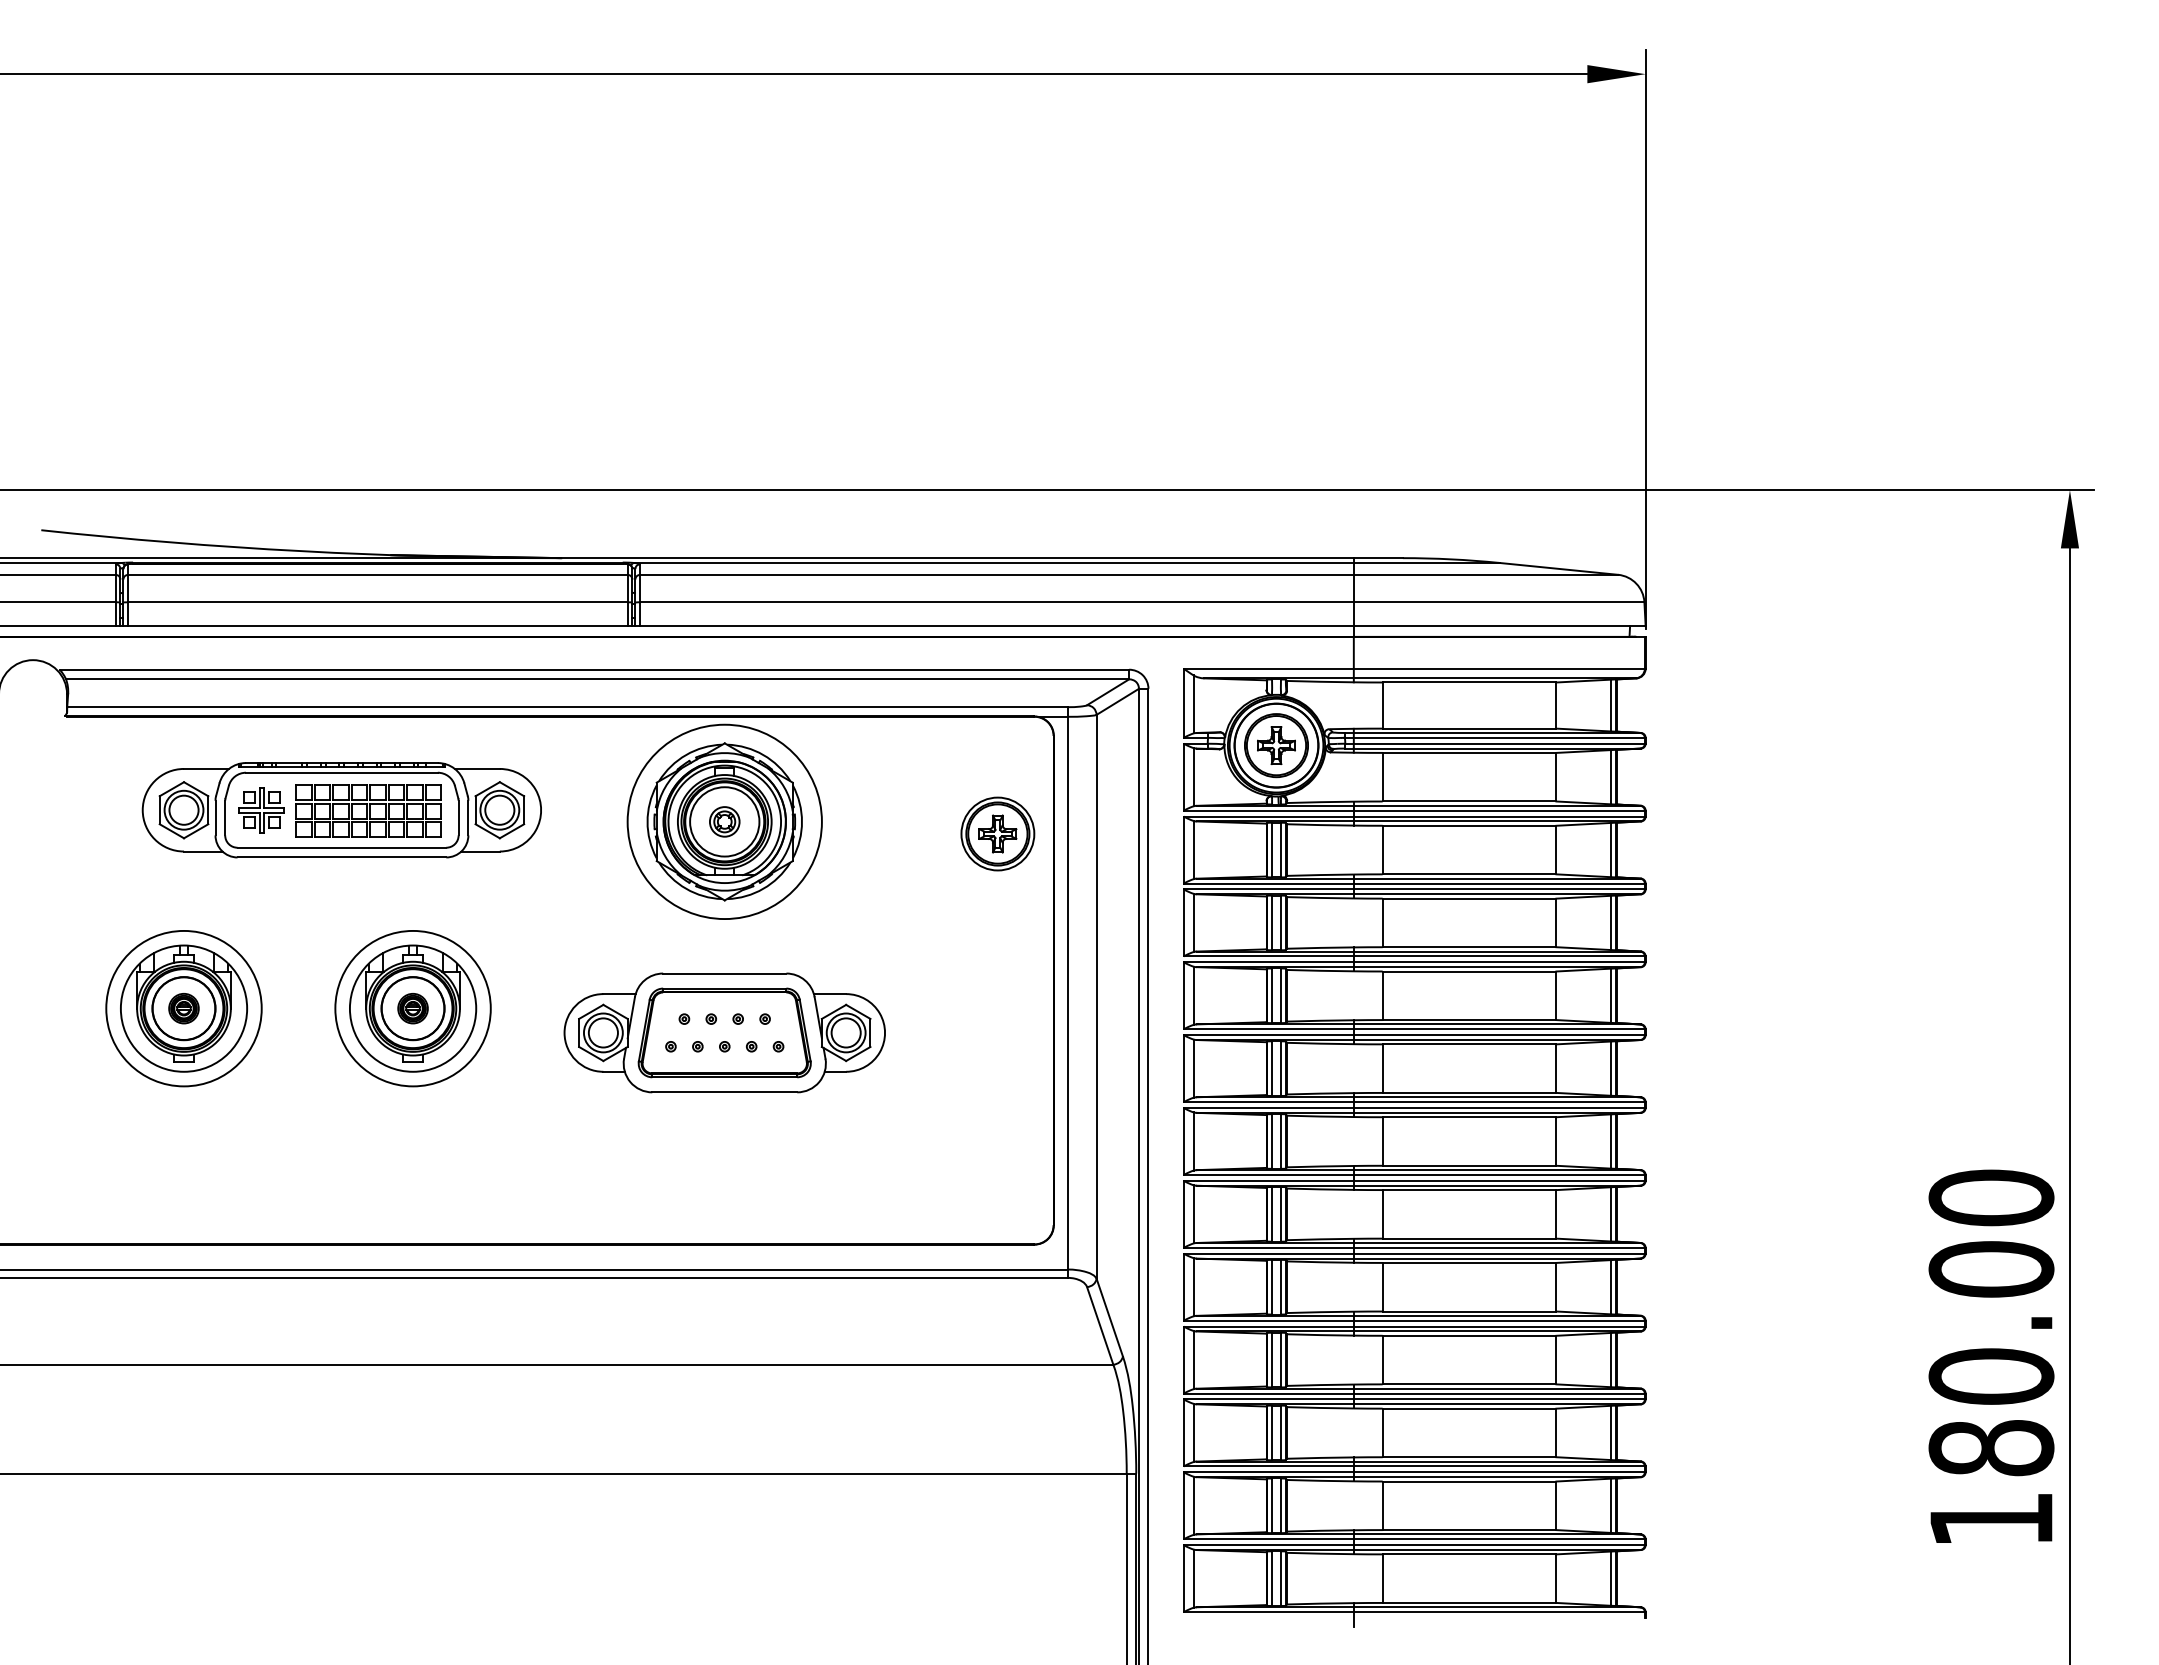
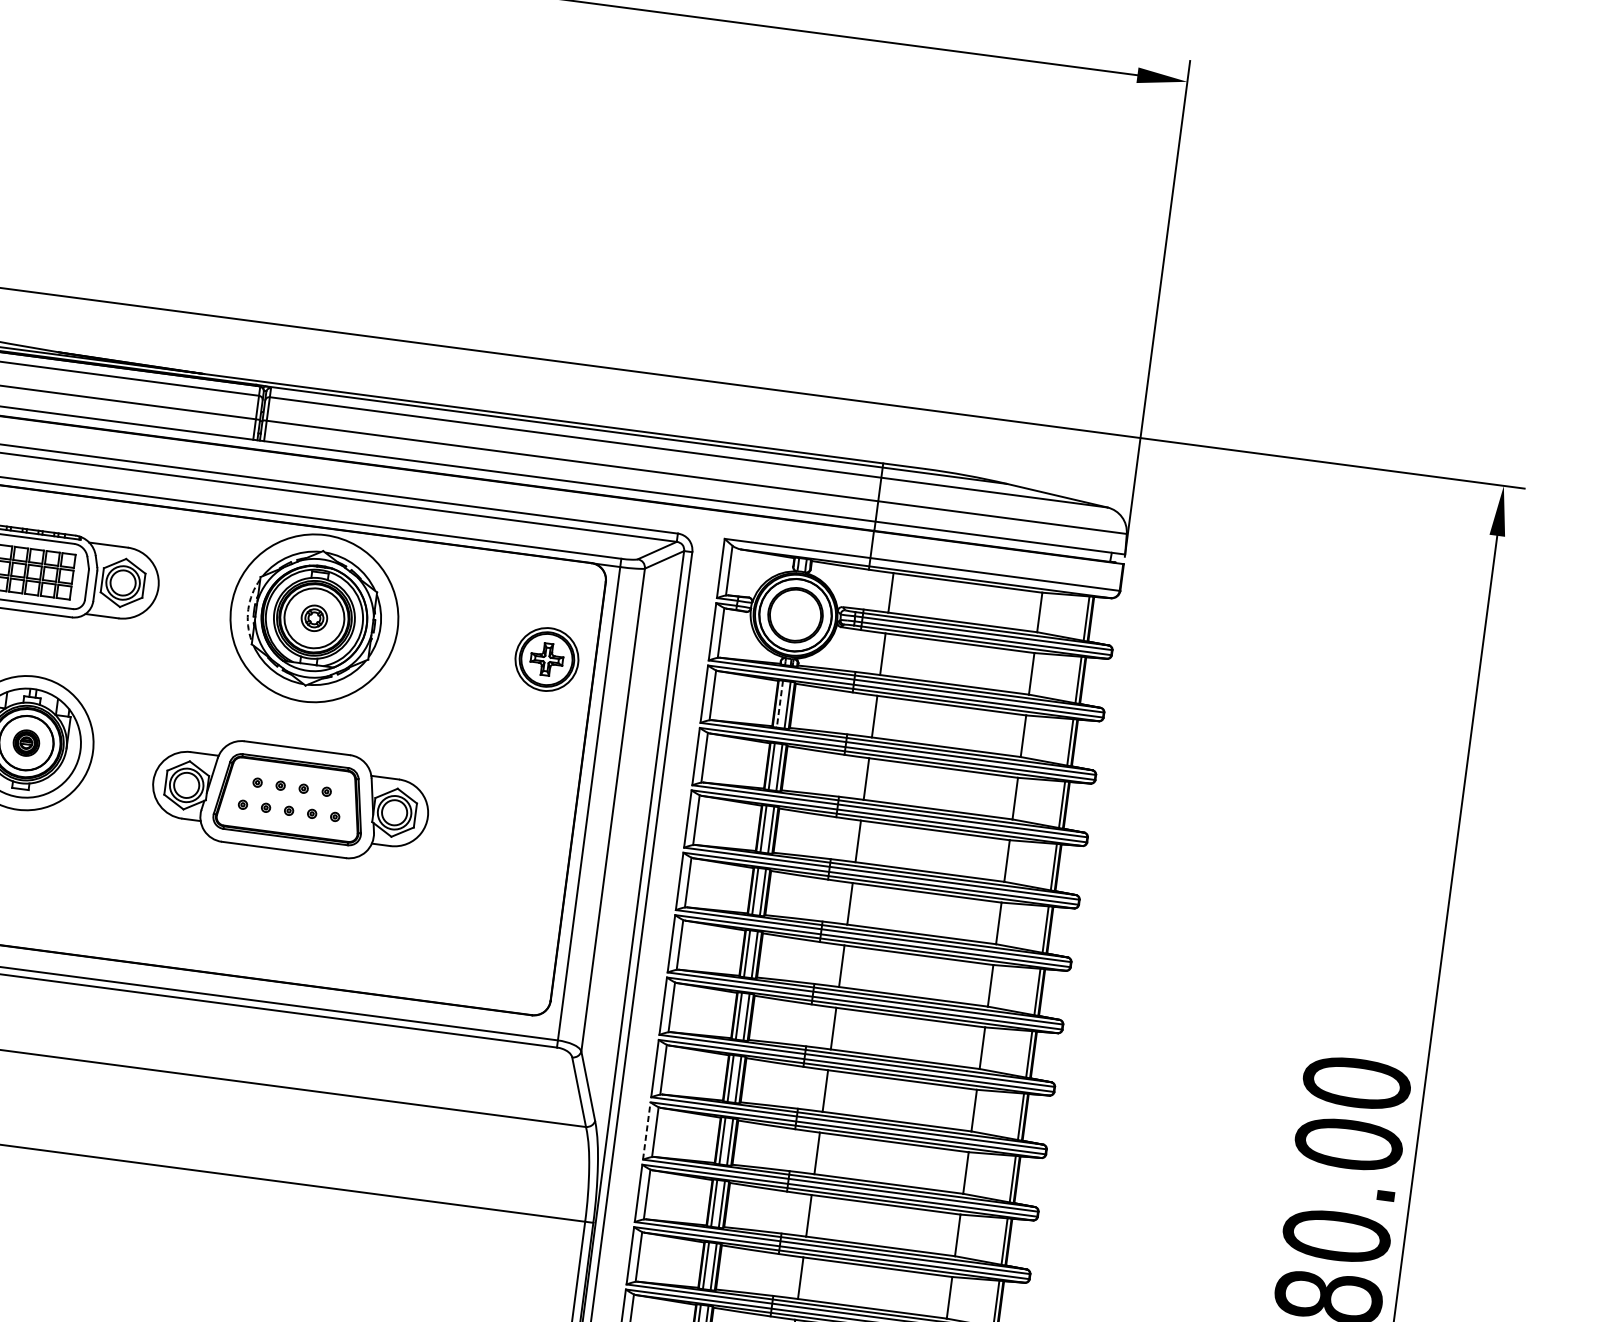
part: (1276, 745) -> (795, 615), removed
arc: (647, 821) -> (248, 609), solid -> dashed
line: (1272, 850) -> (780, 704), solid -> dashed
line: (1183, 1359) -> (646, 1130), solid -> dashed

